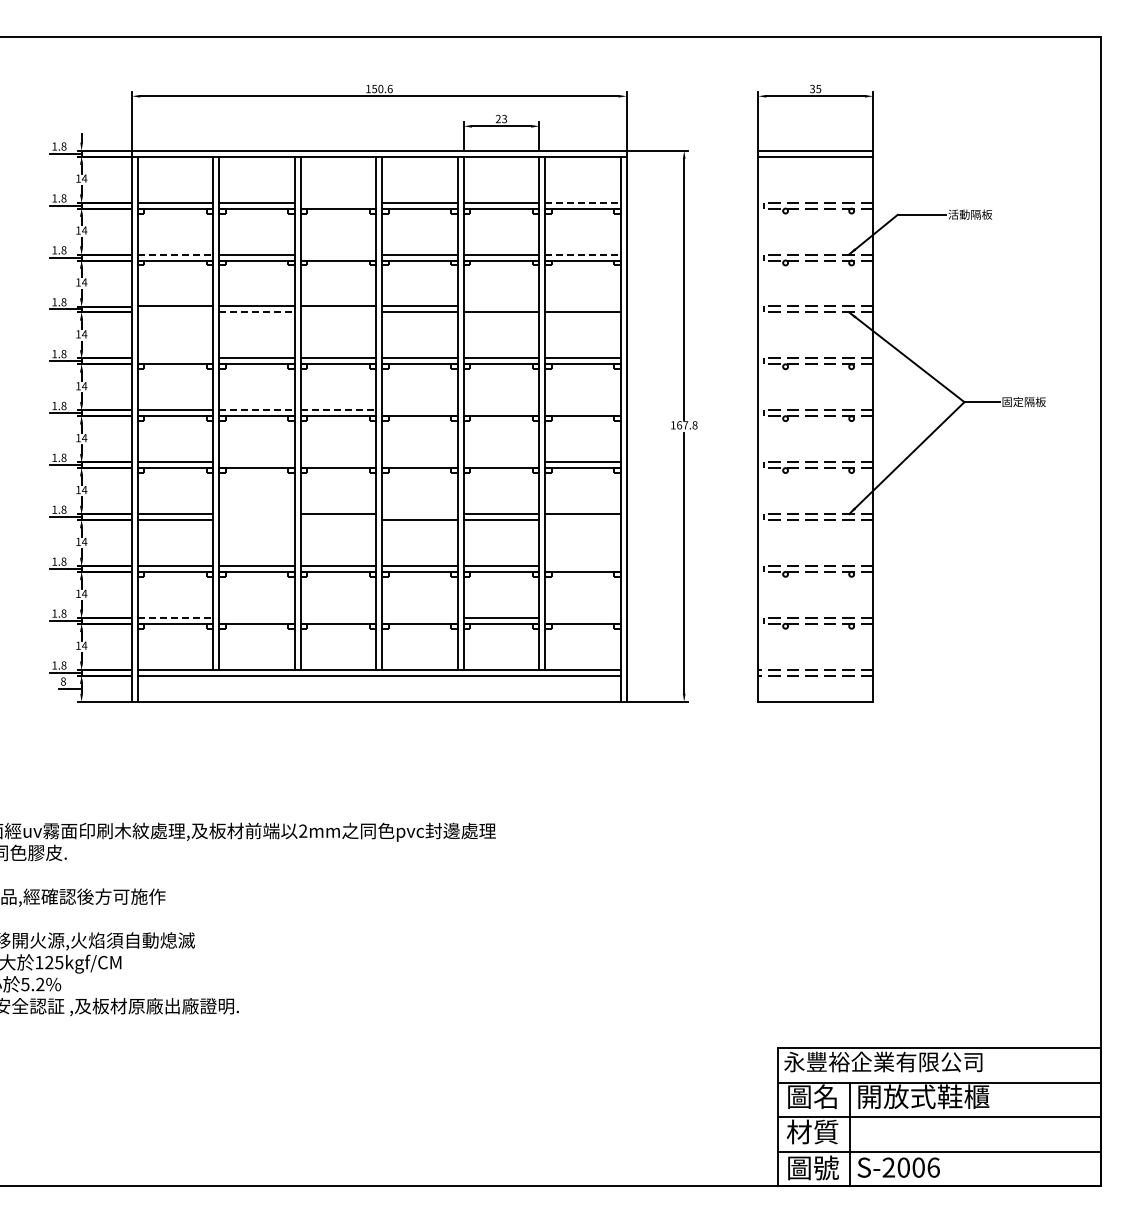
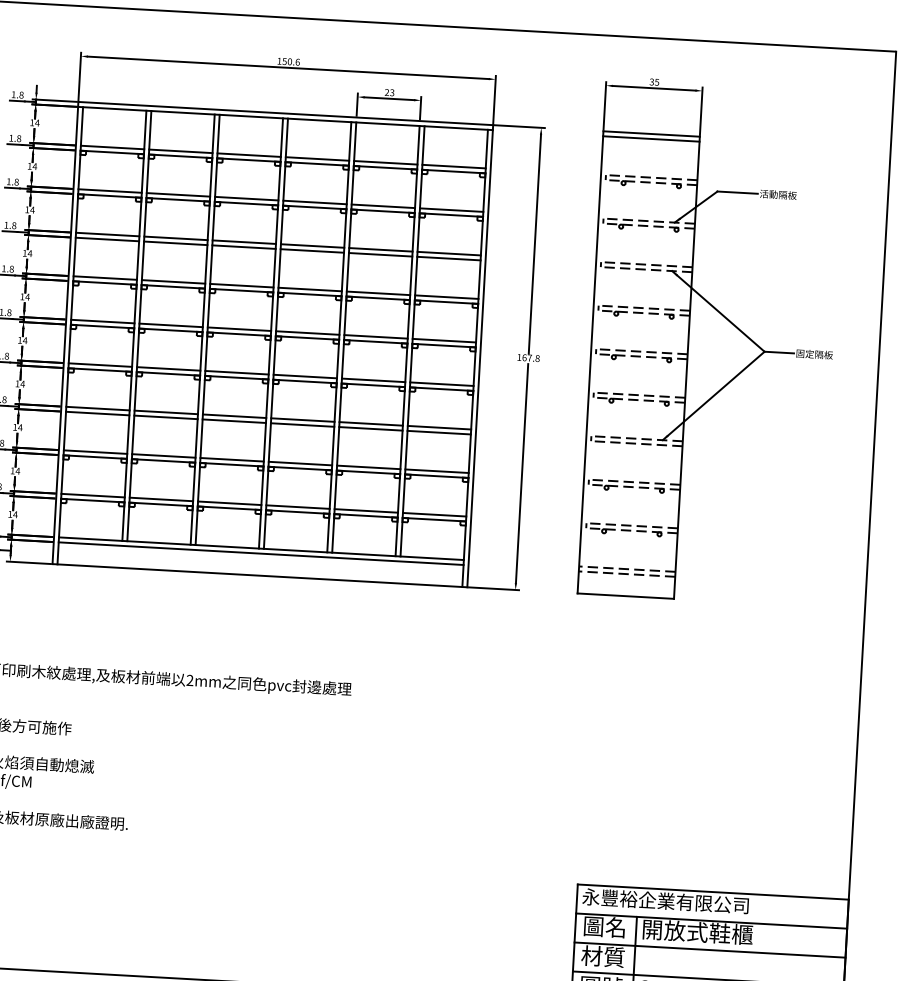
line: (338, 202) -> (249, 154), added
line: (582, 202) -> (453, 166), dashed -> solid
line: (175, 254) -> (110, 190), dashed -> solid
line: (338, 254) -> (246, 198), added
line: (582, 254) -> (451, 210), dashed -> solid
line: (501, 306) -> (380, 249), added
line: (582, 306) -> (448, 253), added
line: (175, 312) -> (107, 239), added
line: (257, 312) -> (176, 243), dashed -> solid
line: (338, 312) -> (243, 247), added
line: (175, 358) -> (105, 278), added
line: (257, 410) -> (171, 325), dashed -> solid
line: (338, 410) -> (239, 329), dashed -> solid
line: (419, 410) -> (307, 333), added
line: (501, 410) -> (376, 337), added
line: (582, 410) -> (443, 340), added
line: (256, 462) -> (168, 369), added
line: (338, 462) -> (236, 372), added
line: (419, 462) -> (304, 376), added
line: (501, 462) -> (373, 380), added
line: (256, 514) -> (165, 412), added
line: (419, 514) -> (302, 420), added
line: (256, 520) -> (165, 417), added
line: (338, 520) -> (234, 421), added
line: (582, 520) -> (438, 433), added
line: (582, 565) -> (436, 470), added
line: (175, 617) -> (92, 495), dashed -> solid
line: (256, 617) -> (160, 499), added
line: (338, 617) -> (229, 502), added
line: (419, 617) -> (297, 506), added
line: (582, 617) -> (434, 514), added

